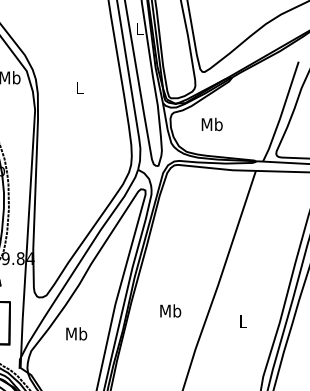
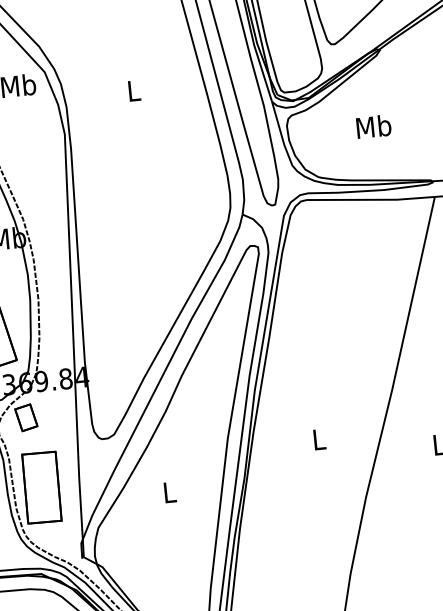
text: (211, 124) -> (372, 126), moved
text: (170, 310) -> (318, 438), Mb -> L
text: (76, 333) -> (169, 491), Mb -> L

